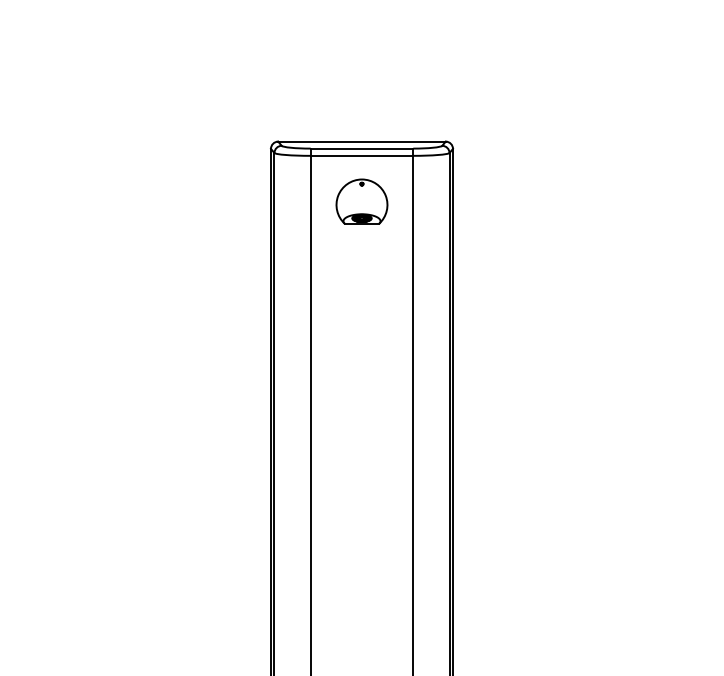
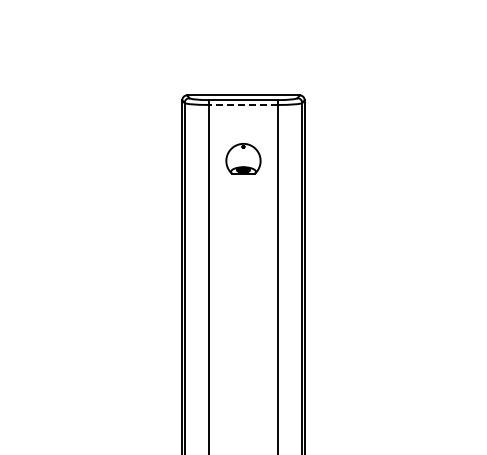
line: (362, 155) -> (243, 104), solid -> dashed
part: (362, 201) -> (243, 158), moved

